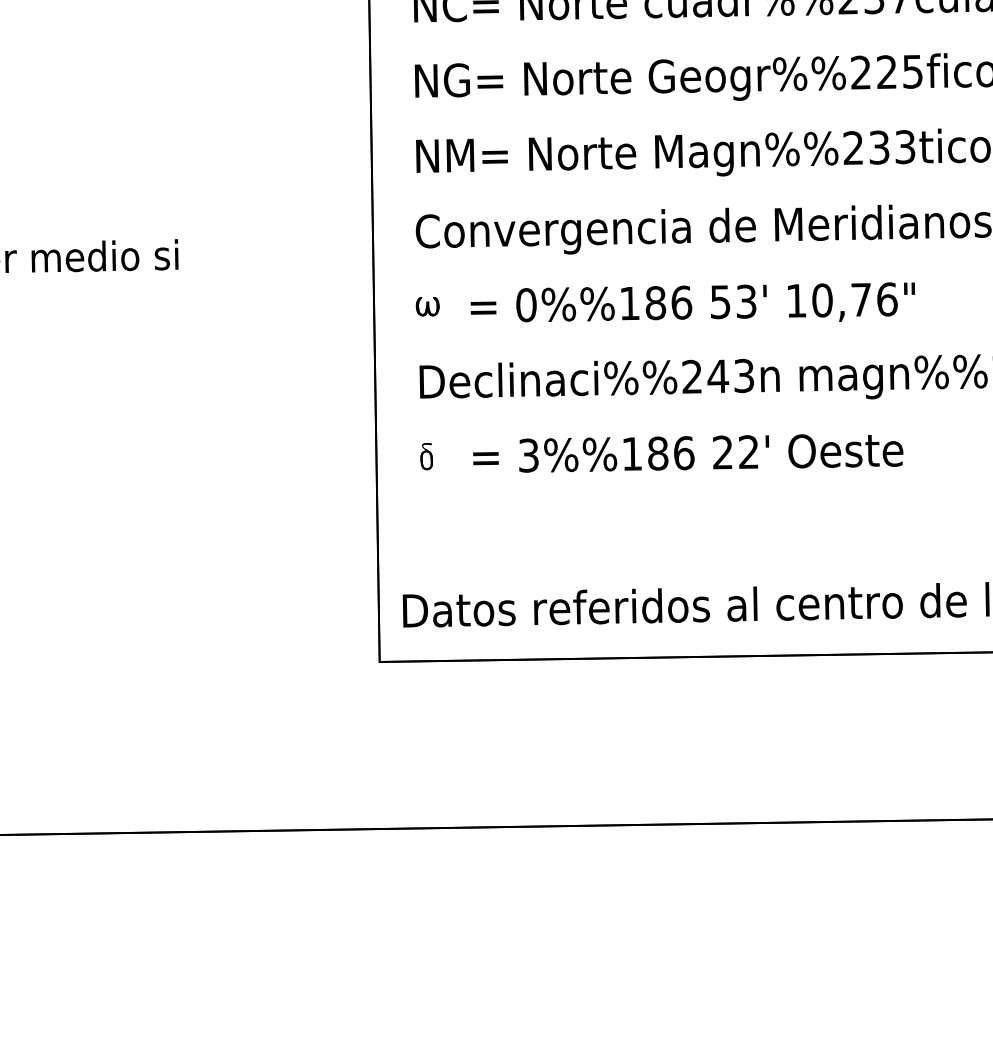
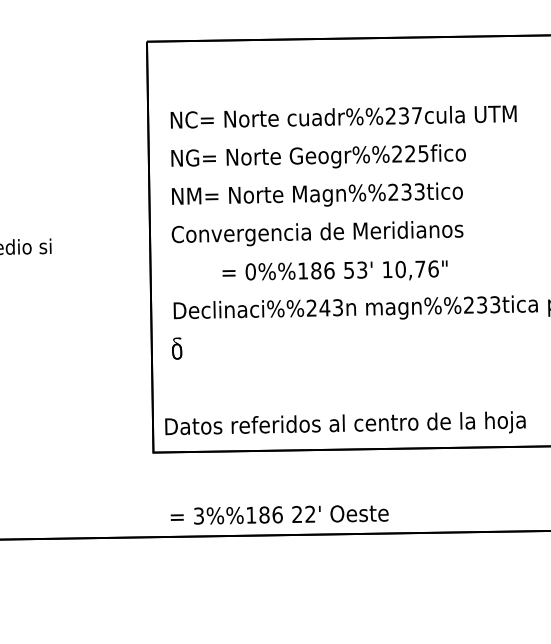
text: (691, 302) -> (334, 270), moved
part: (427, 306) -> (177, 272), removed
text: (687, 452) -> (279, 514), moved
part: (427, 456) -> (177, 348), size x1.6

